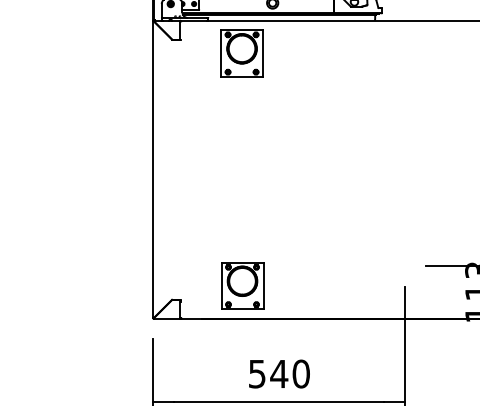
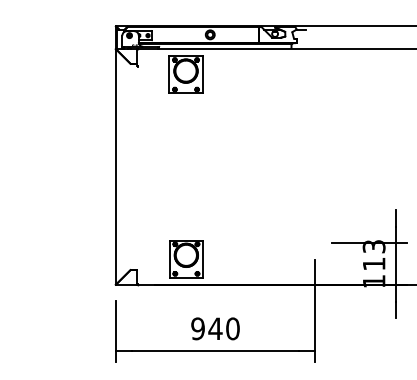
text: (256, 373) -> (197, 328), 540 -> 940

